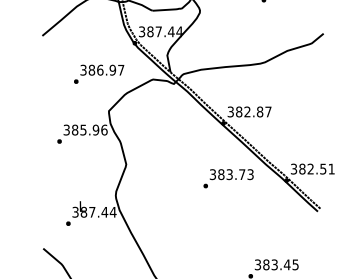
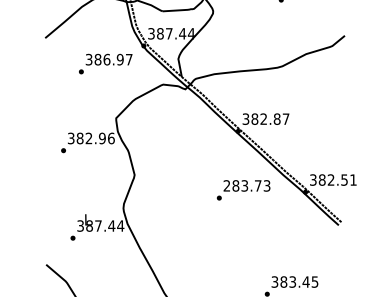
text: (98, 73) -> (105, 63), moved
text: (82, 130) -> (88, 138), 385.96 -> 382.96
text: (212, 174) -> (226, 185), 383.73 -> 283.73

